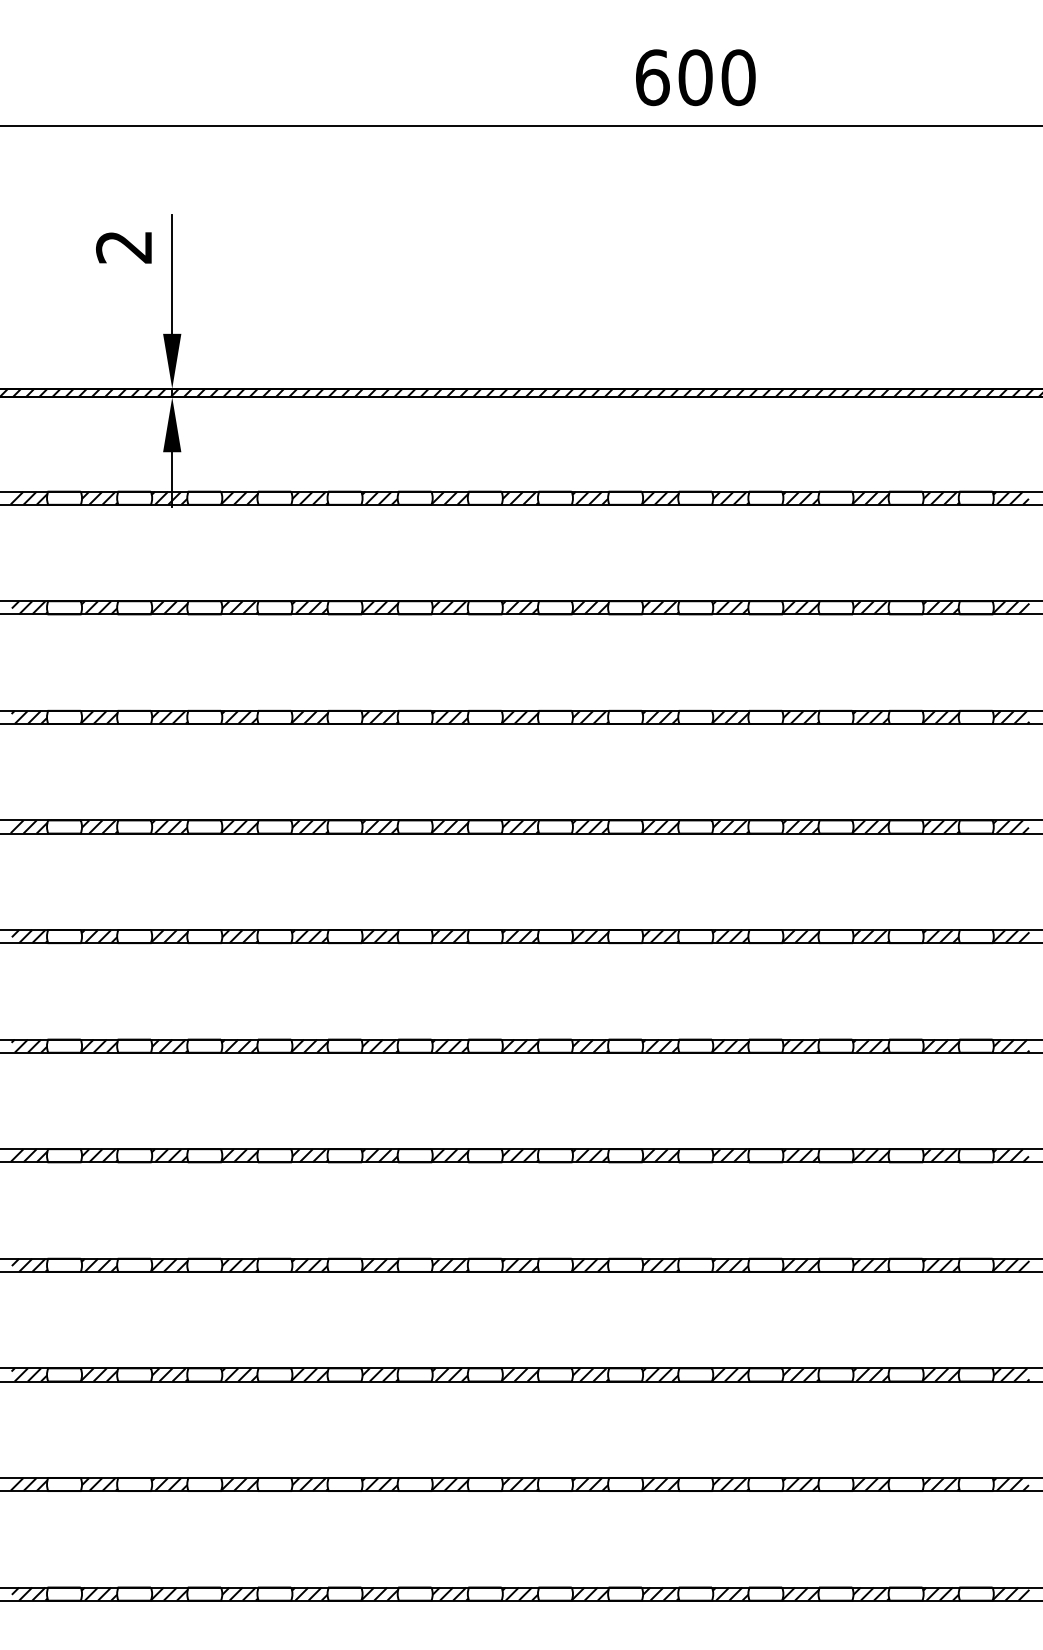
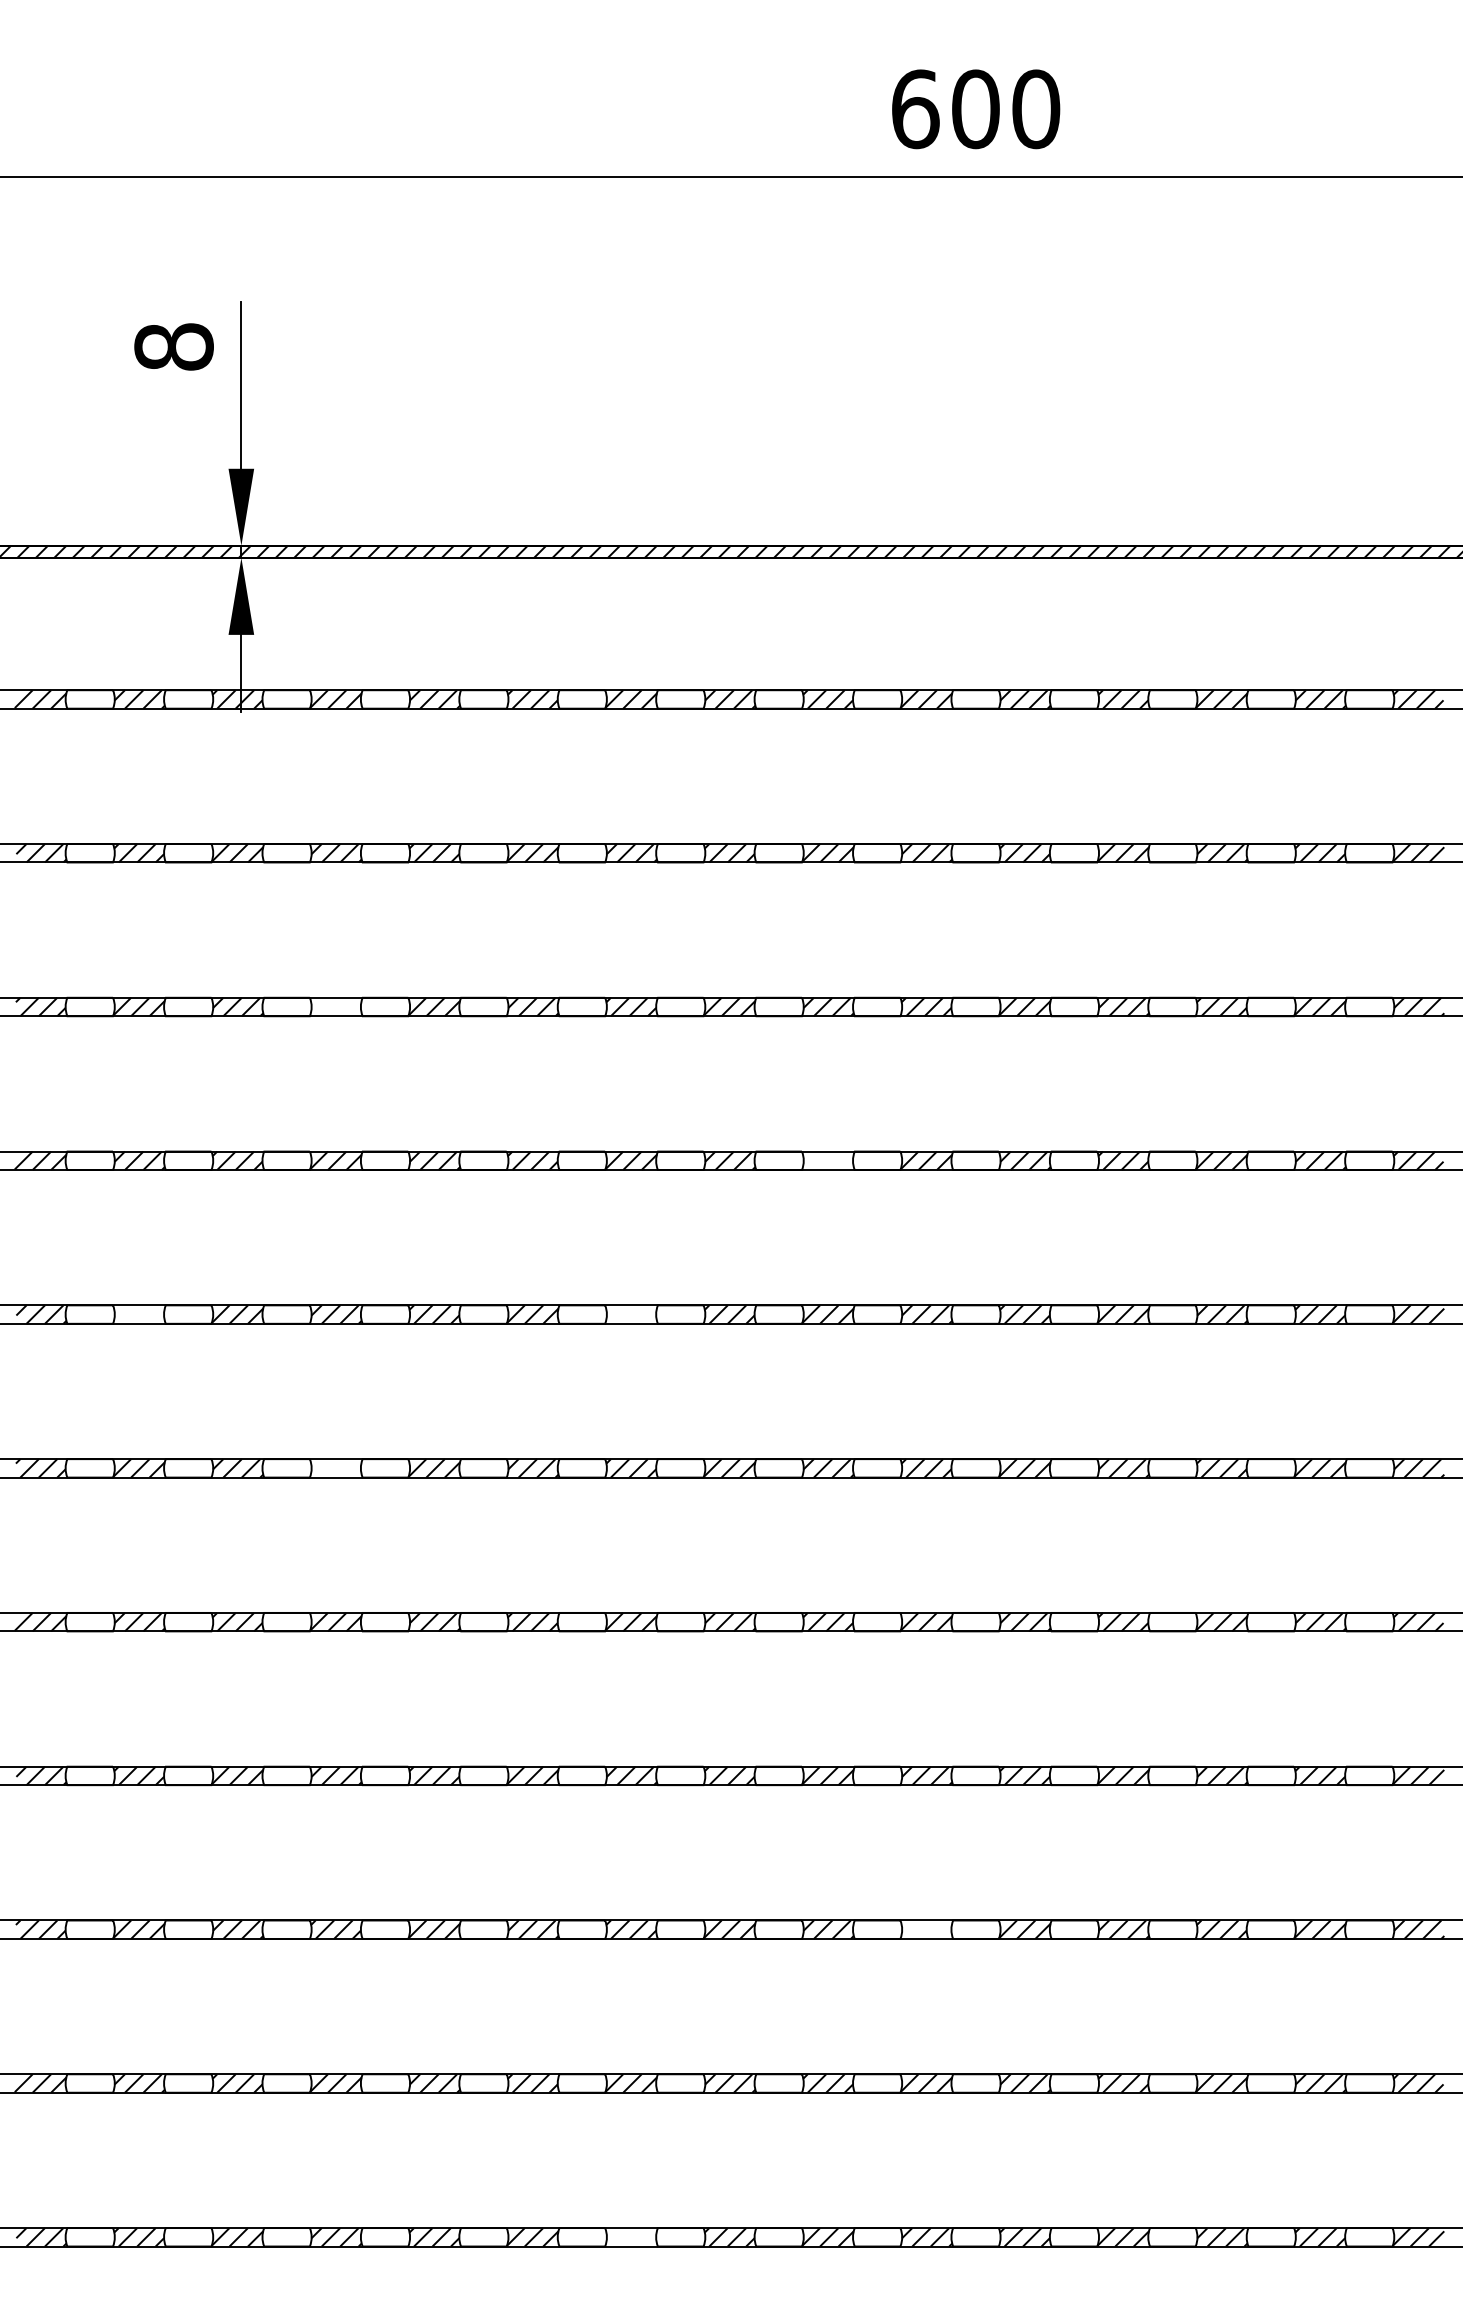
text: (123, 246) -> (173, 346), 2 -> 8
hatch: (239, 717) -> (335, 1006), removed
hatch: (590, 826) -> (828, 1160), removed
hatch: (99, 936) -> (139, 1314), removed
hatch: (450, 936) -> (631, 1314), removed
hatch: (239, 1046) -> (335, 1468), removed
hatch: (660, 1374) -> (926, 1929), removed
hatch: (450, 1594) -> (631, 2237), removed

